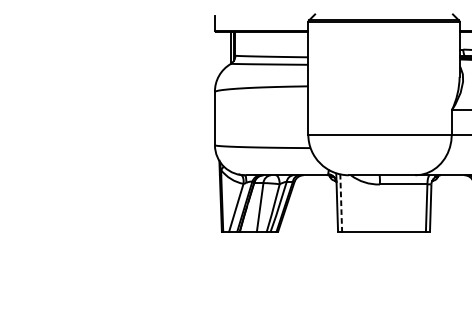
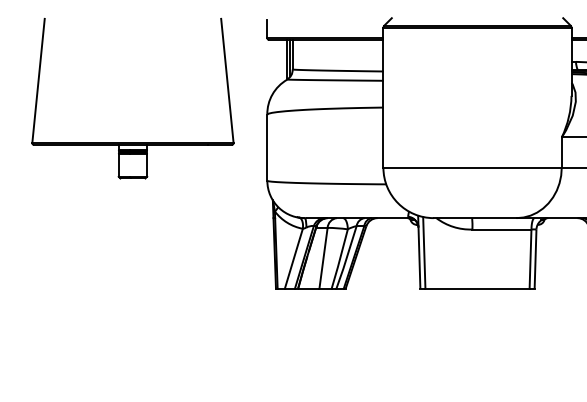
part: (106, 114) -> (132, 142), added
line: (341, 202) -> (424, 252), dashed -> solid

